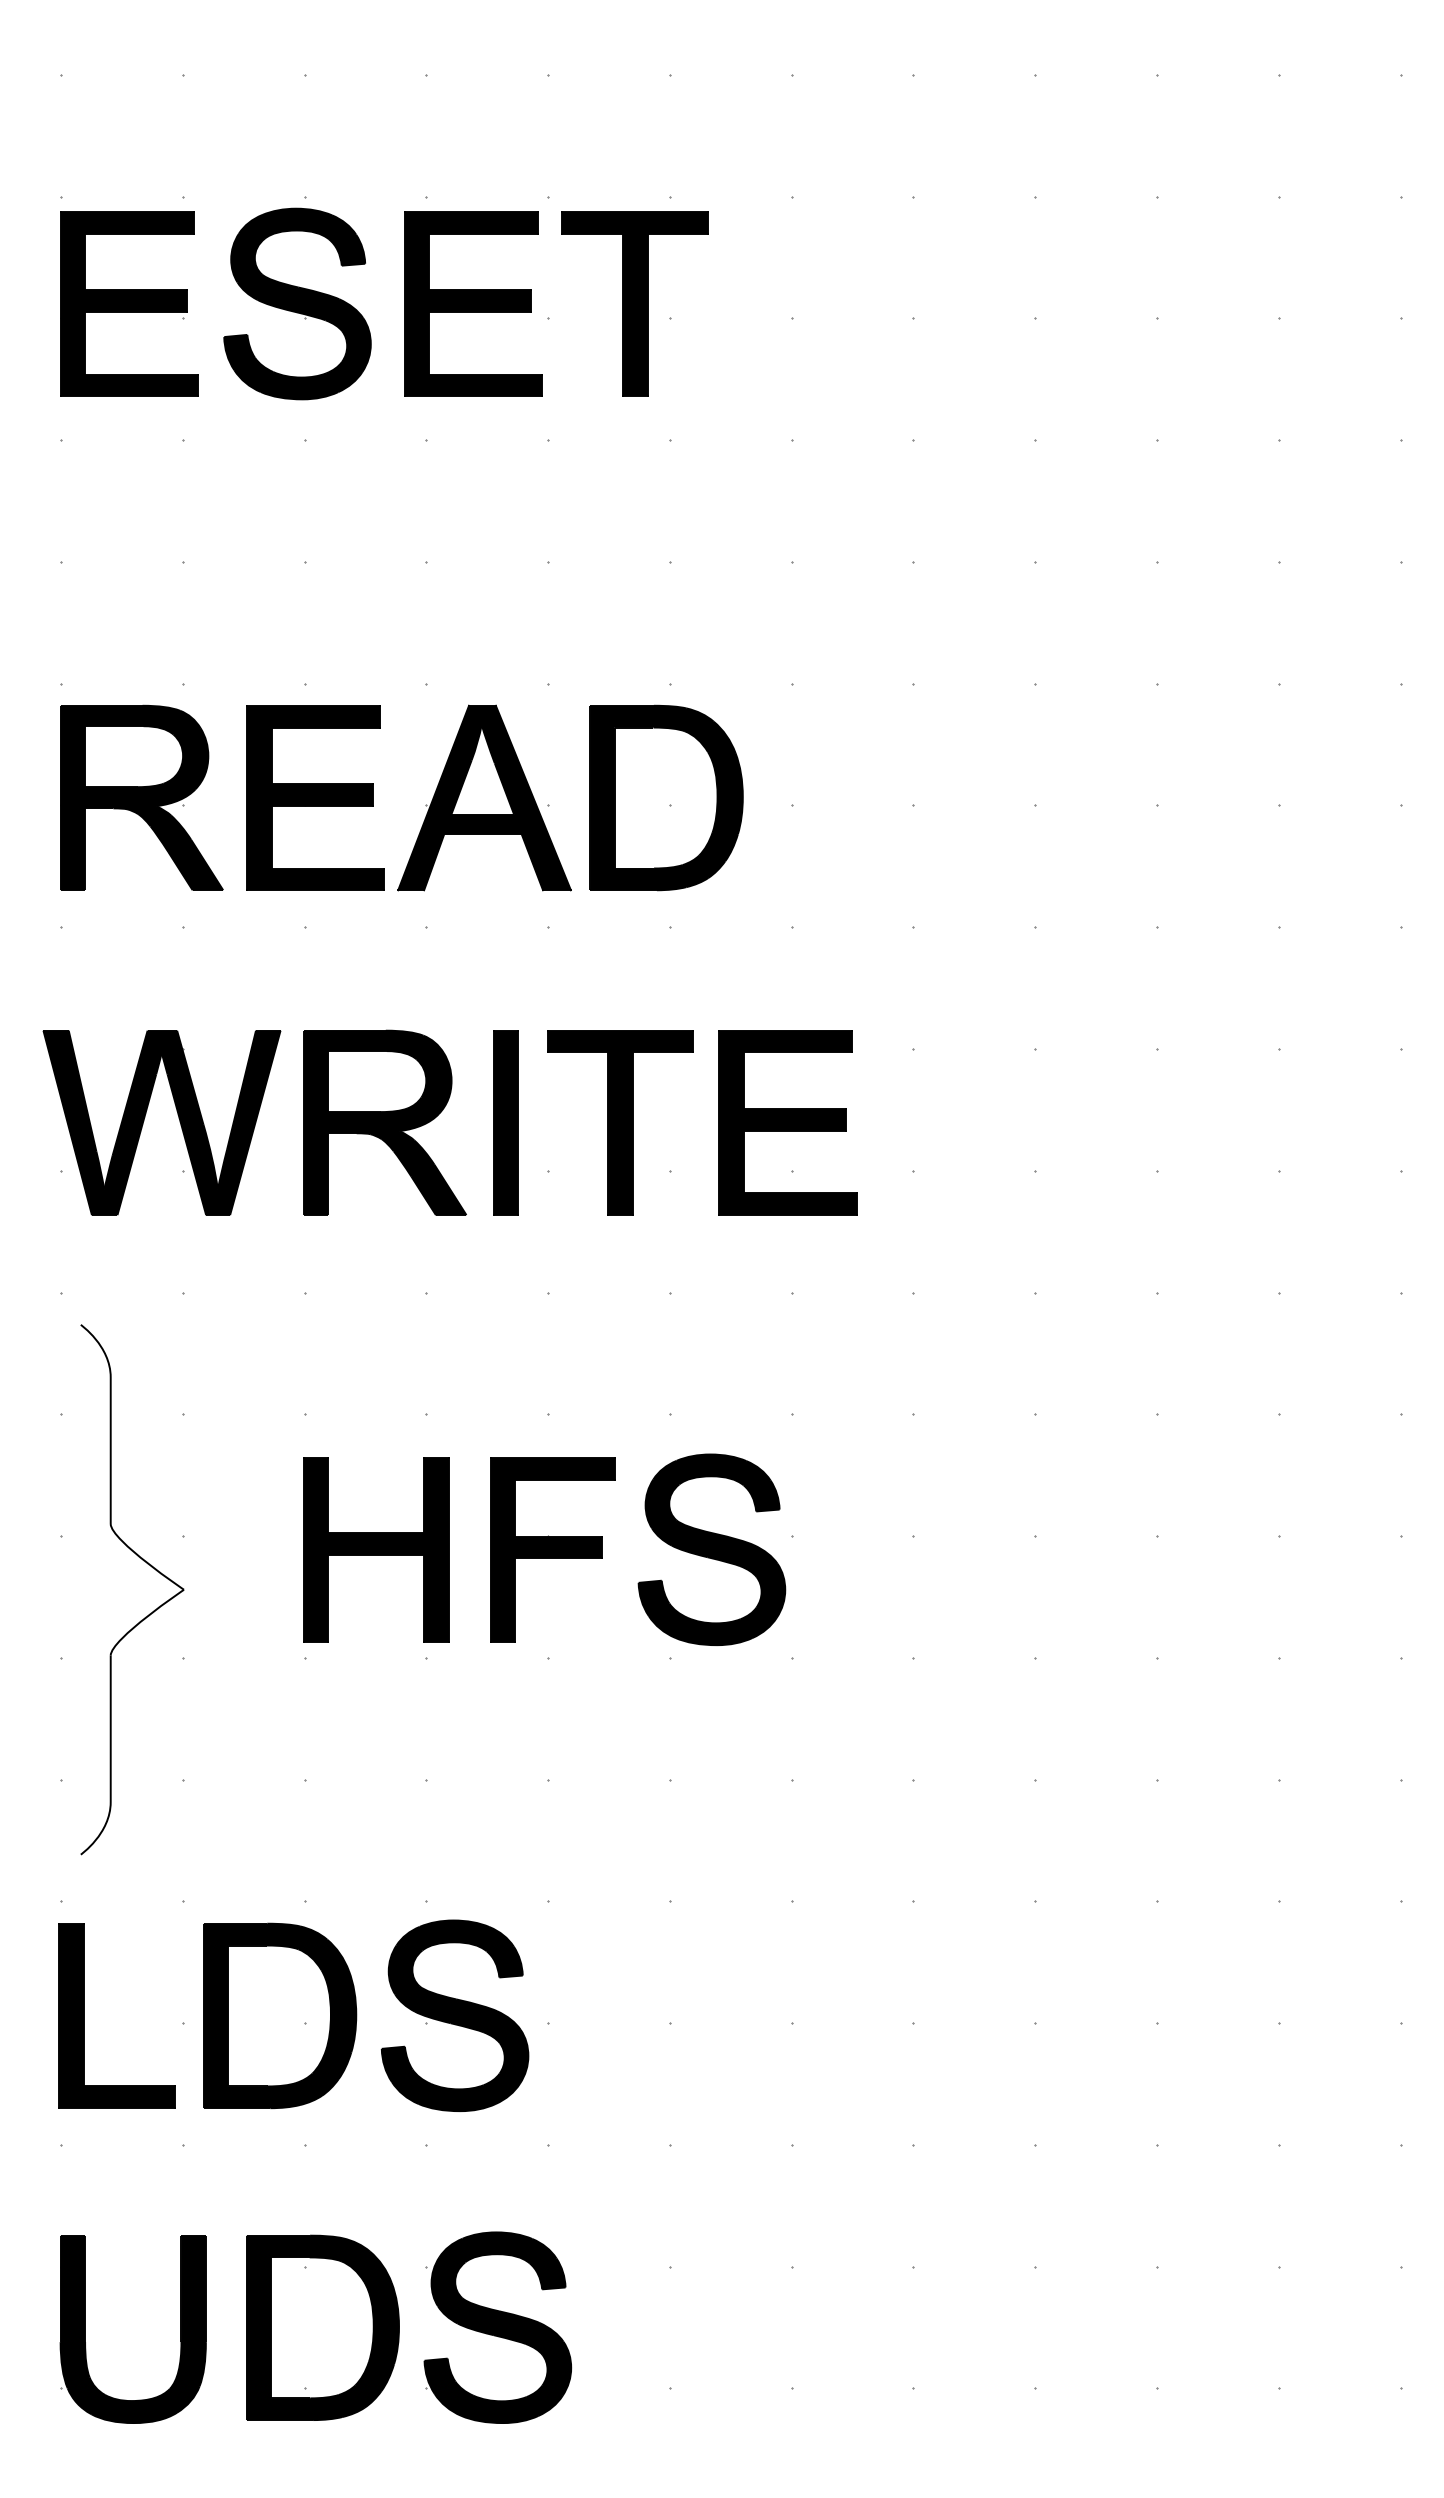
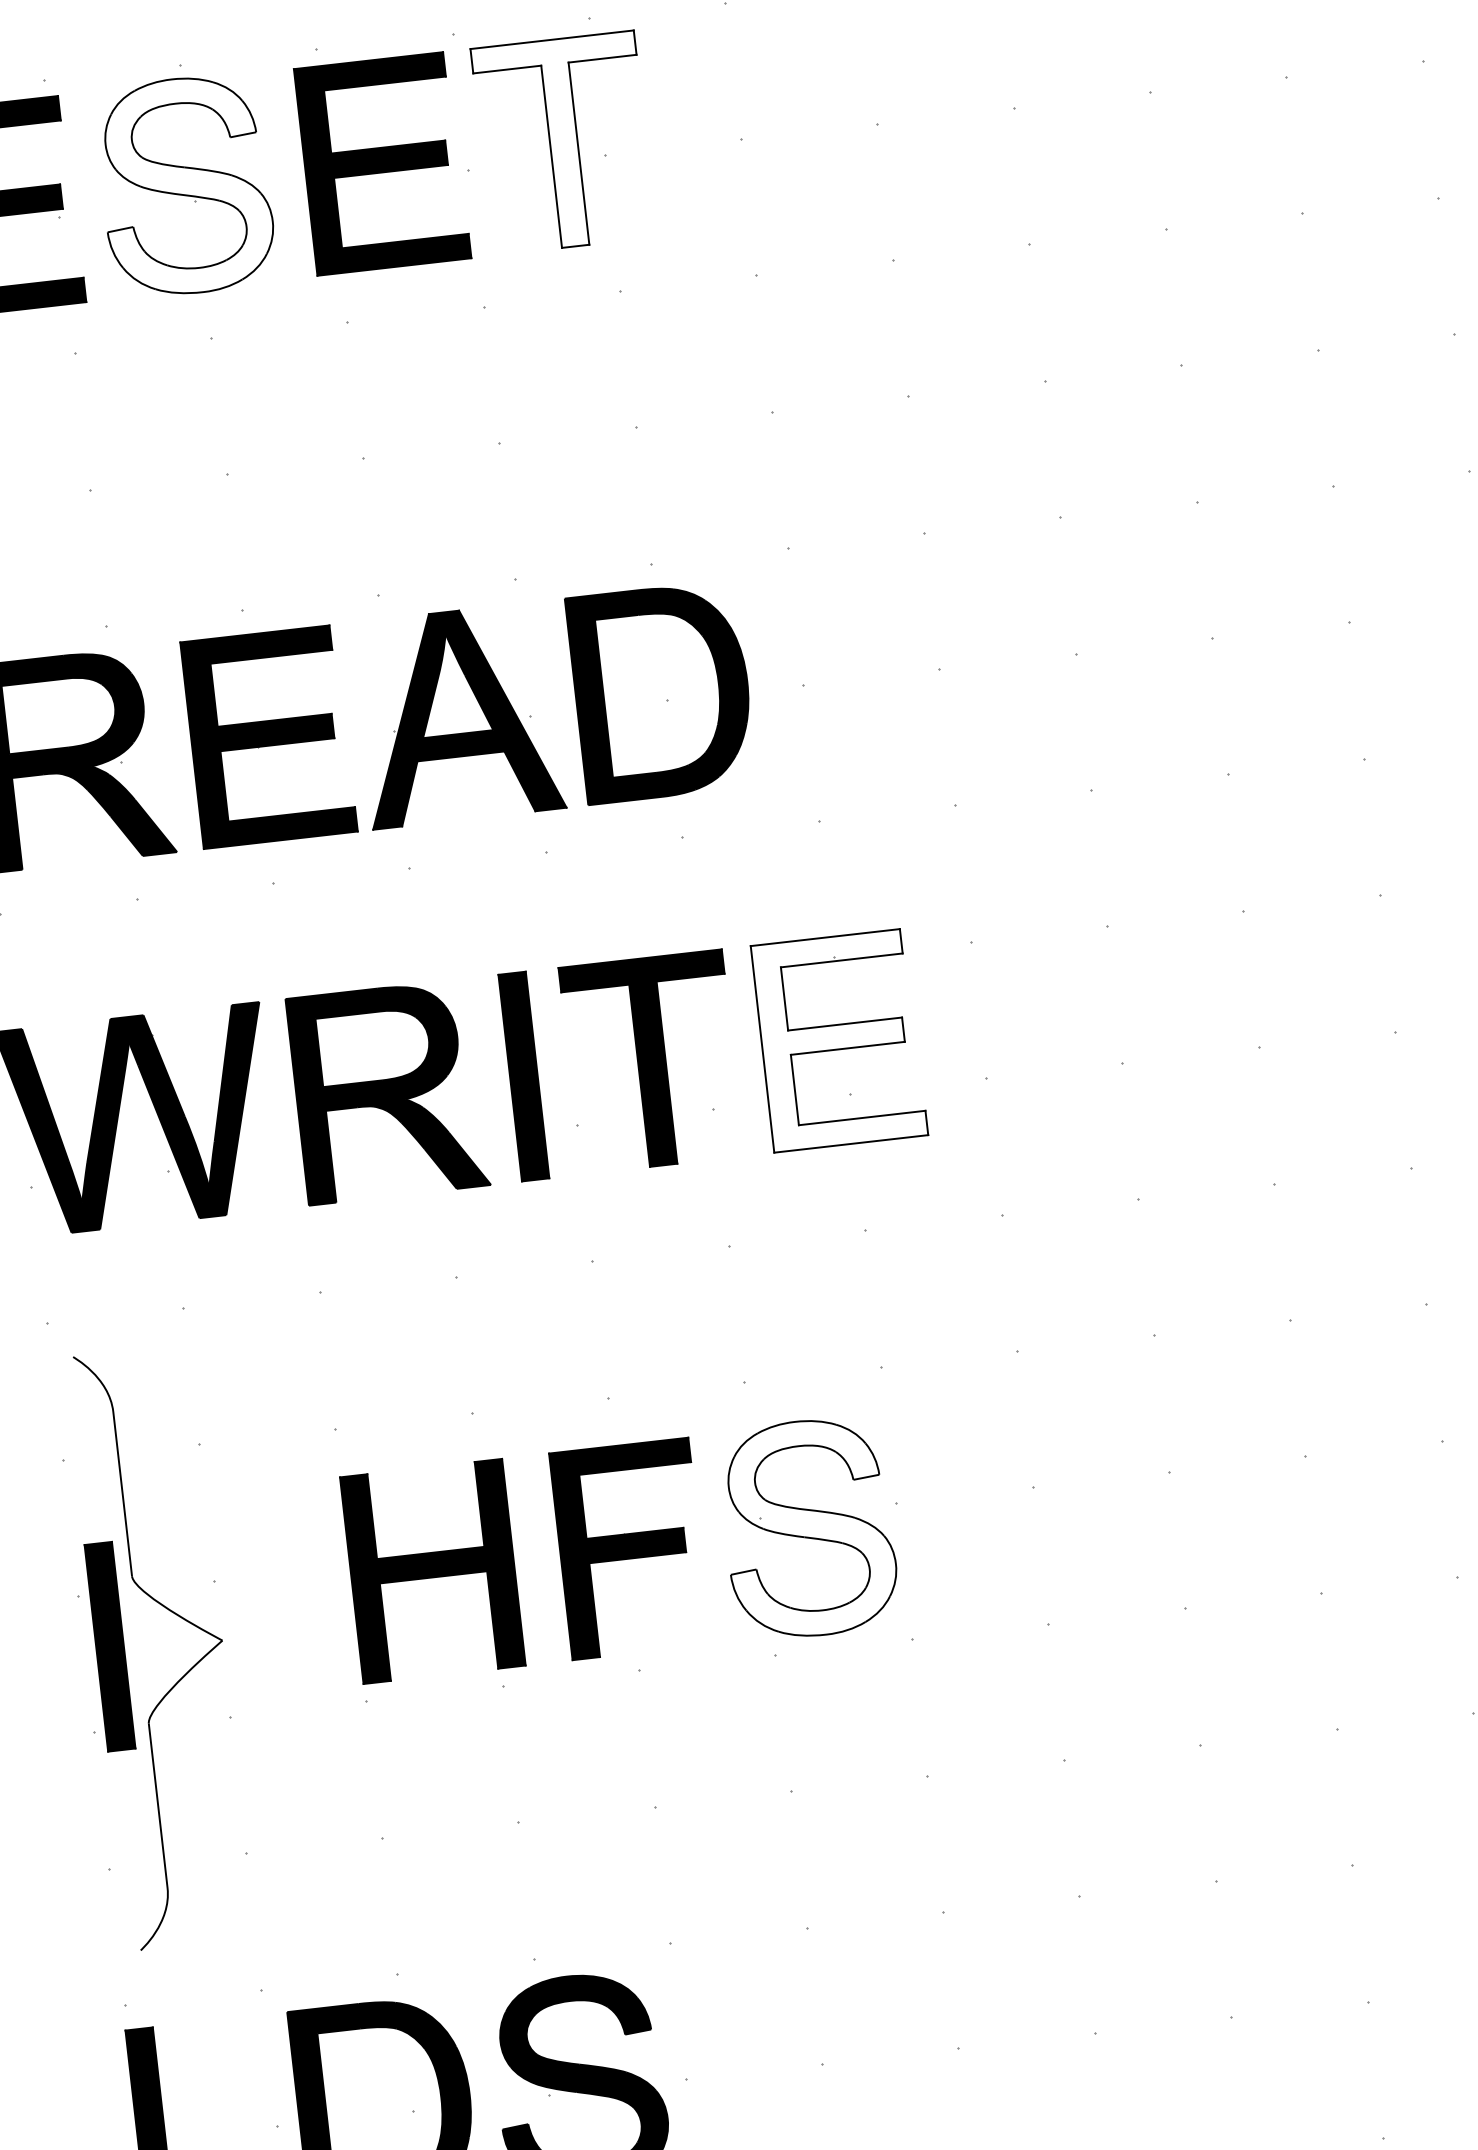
fill: (297, 303) -> (185, 185), removed
fill: (635, 303) -> (564, 142), removed
fill: (787, 1122) -> (838, 1040), removed
fill: (711, 1549) -> (808, 1528), removed
part: (83, 1583) -> (109, 1646), added

